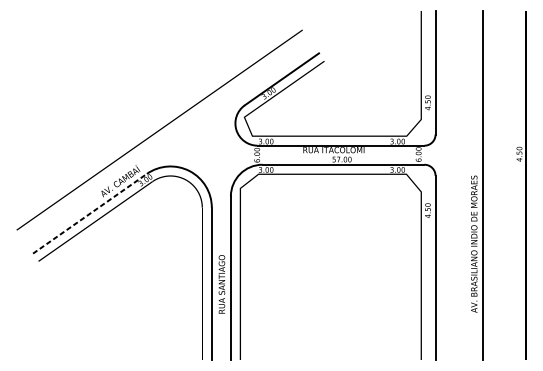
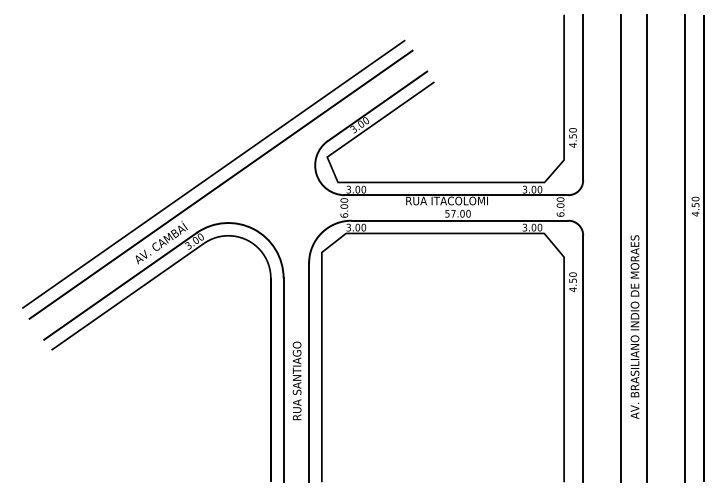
line: (164, 137) -> (220, 184), added
line: (464, 185) -> (621, 248), added
line: (511, 185) -> (685, 248), added
line: (90, 213) -> (120, 286), dashed -> solid

